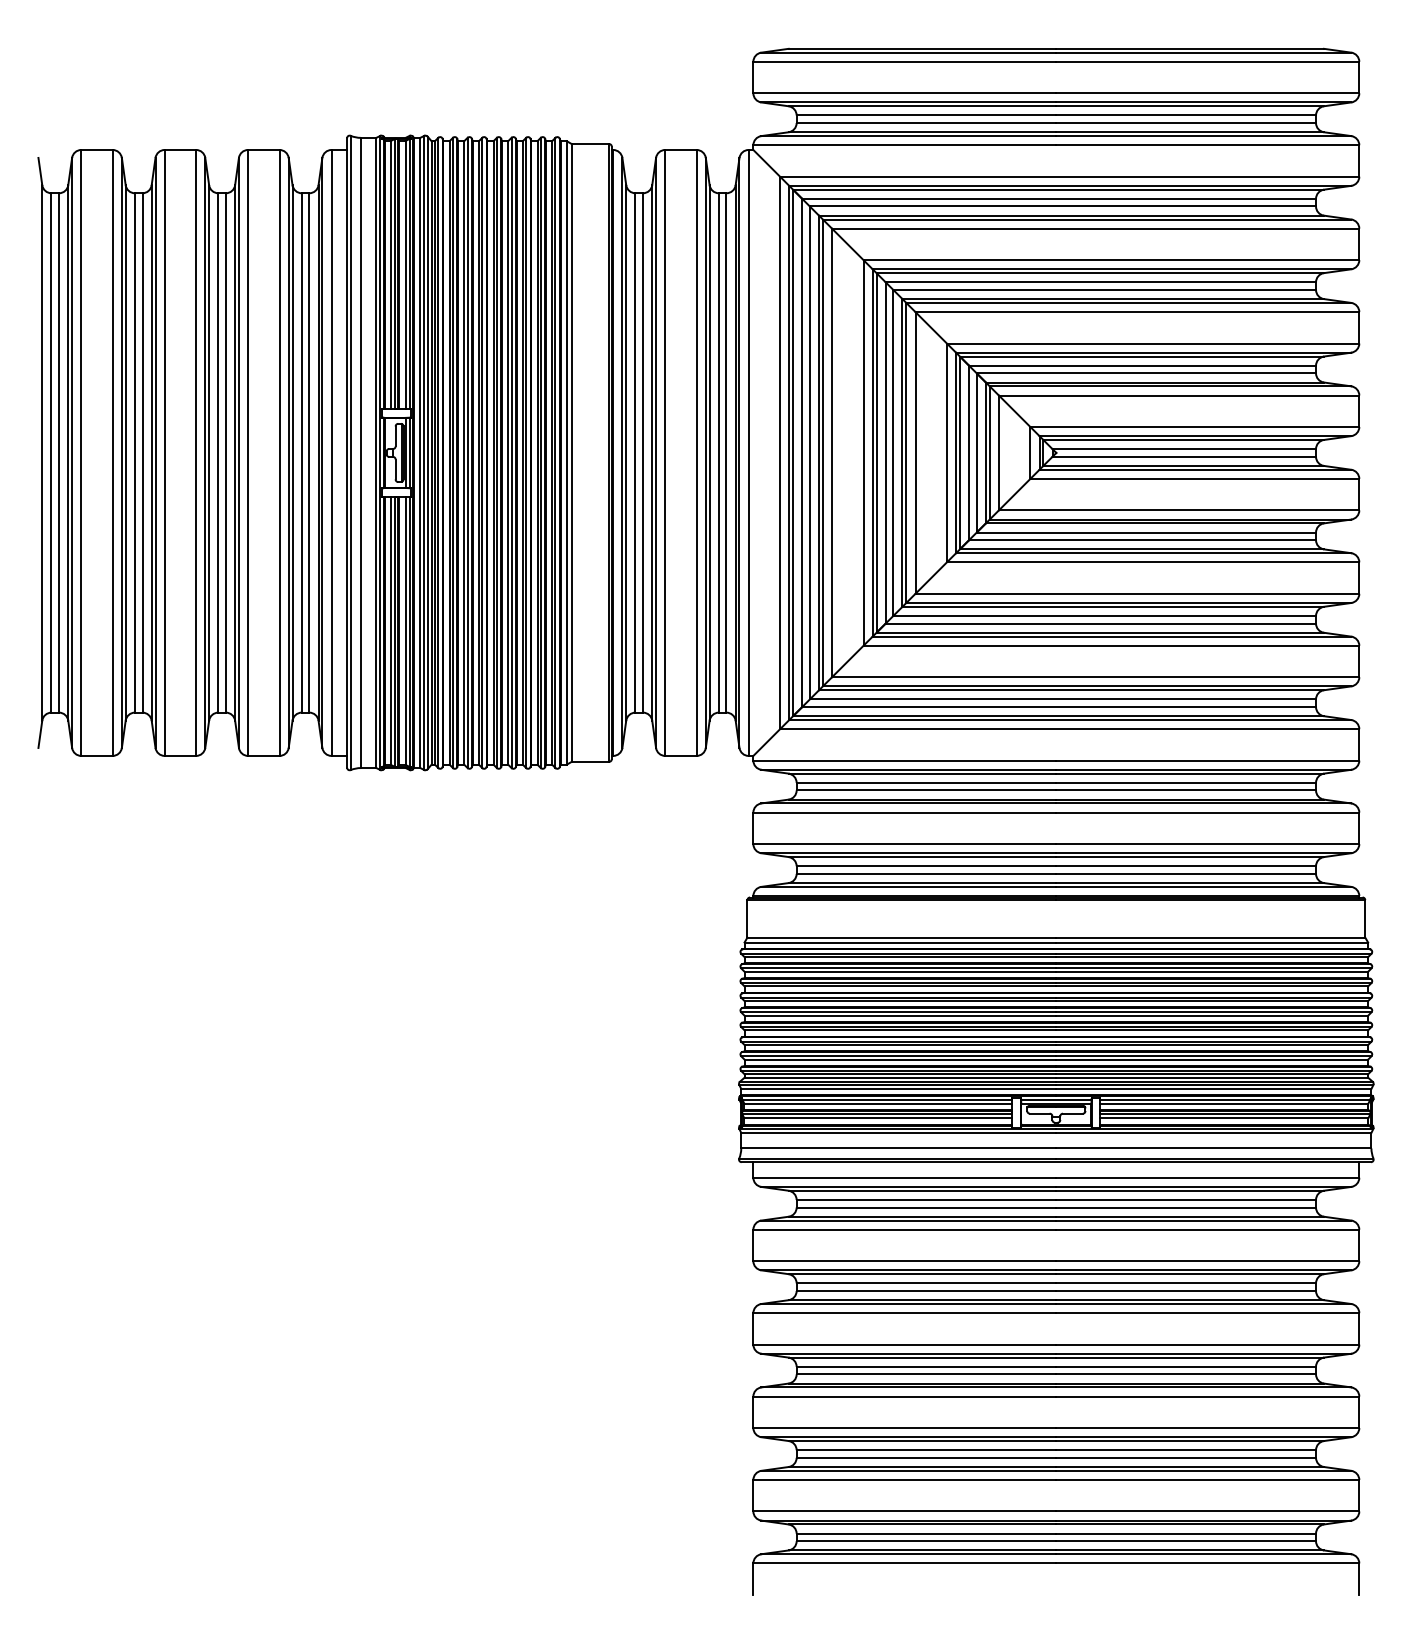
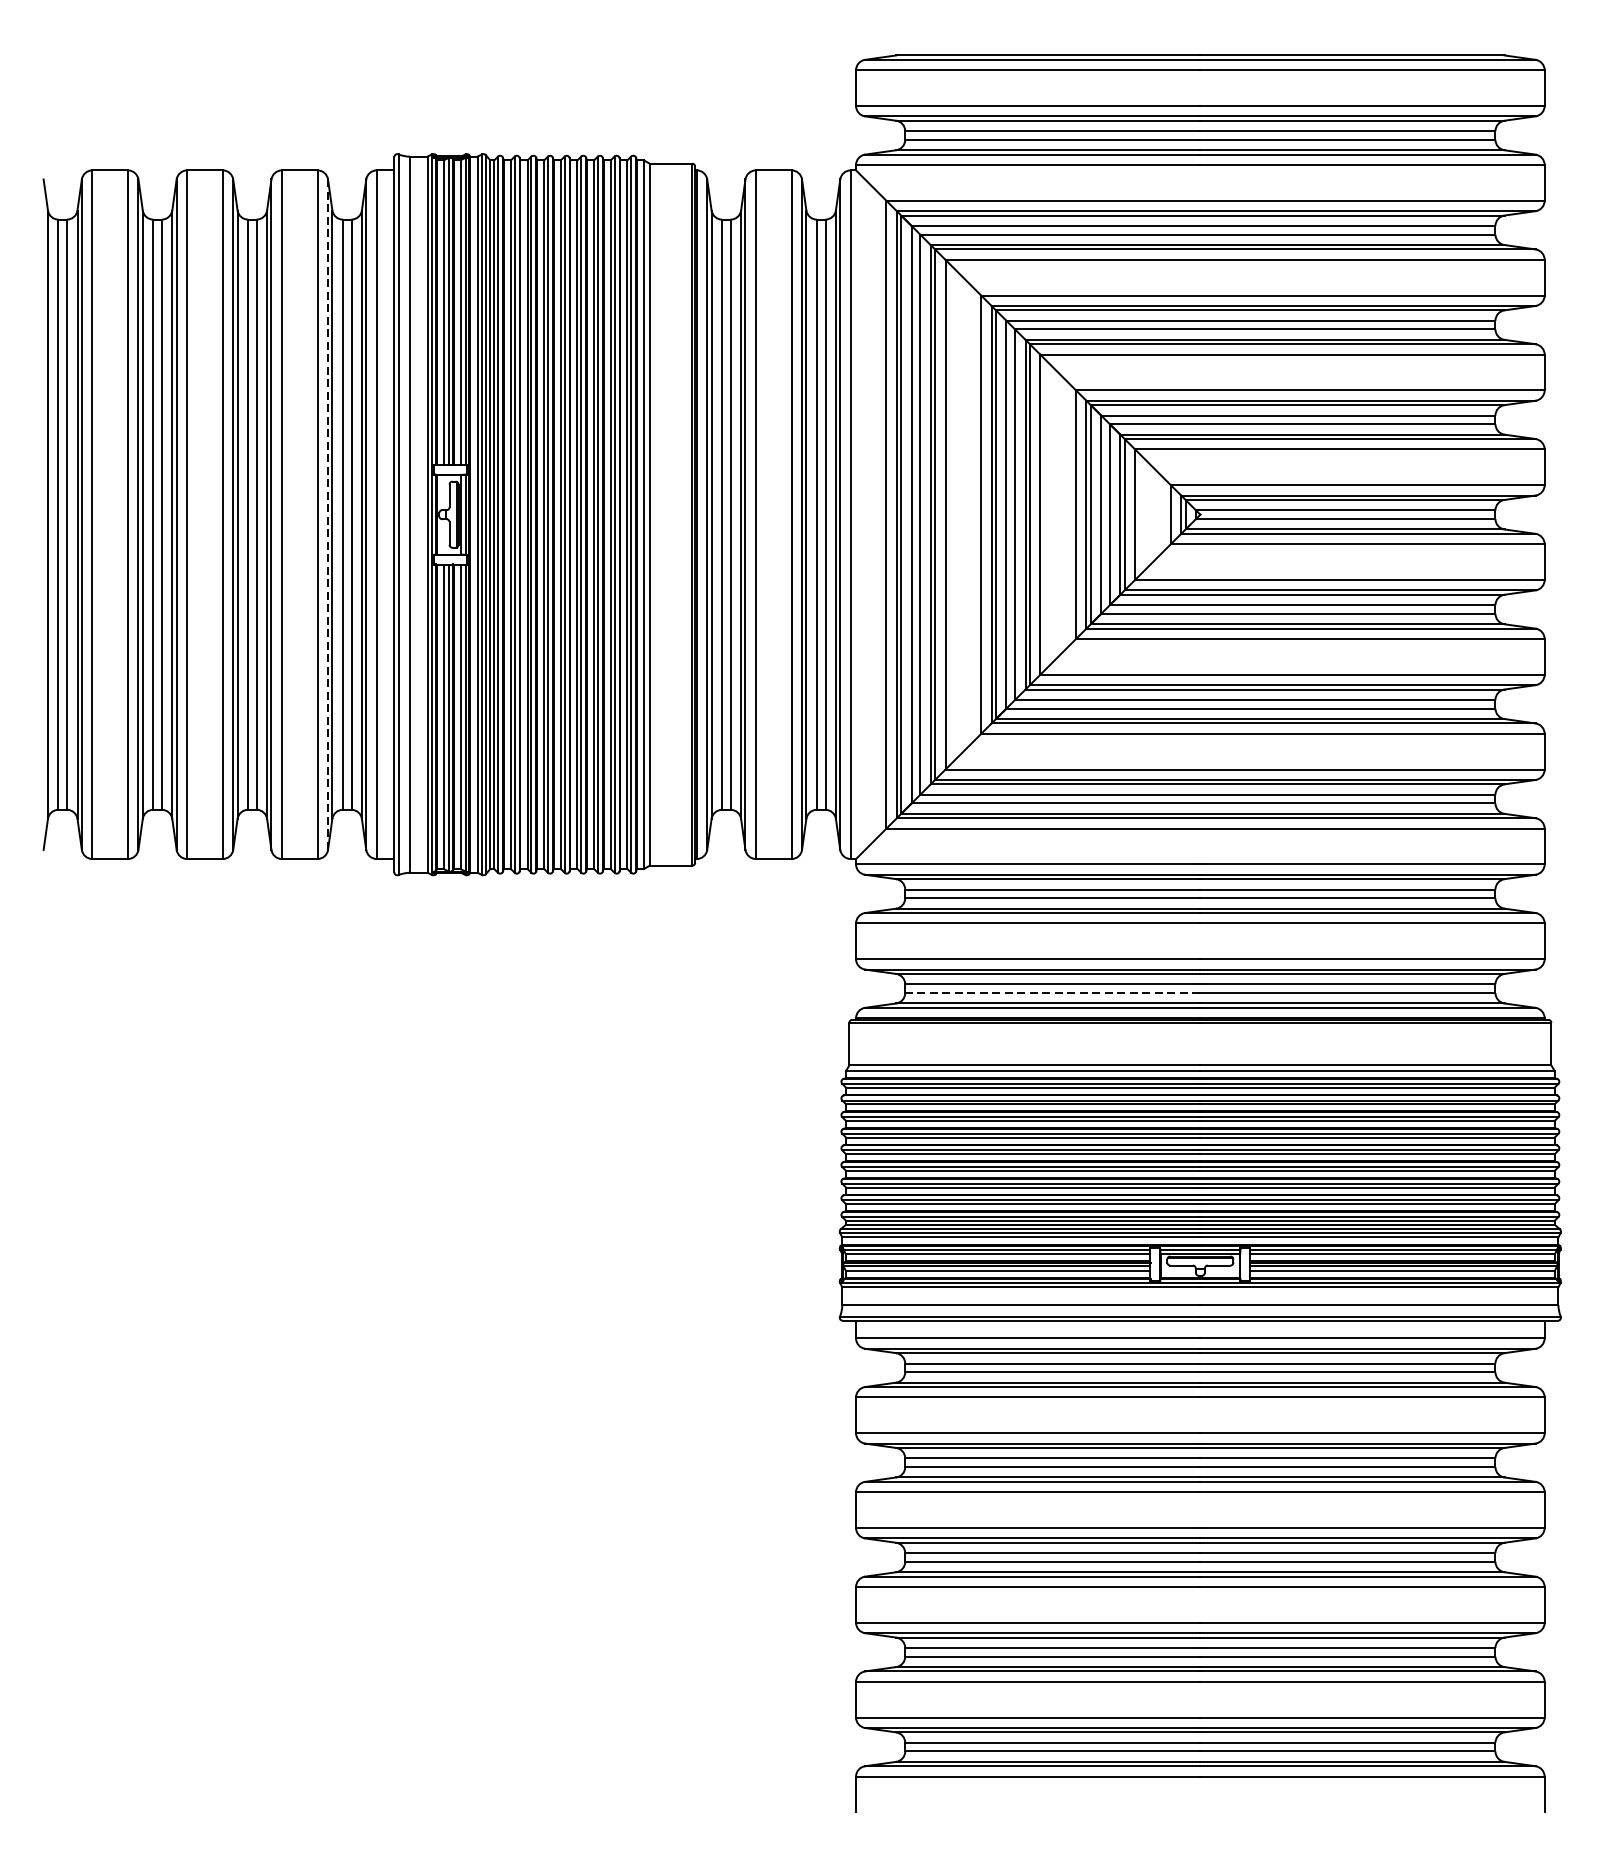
line: (288, 453) -> (327, 515), solid -> dashed
line: (926, 873) -> (1052, 992), solid -> dashed

